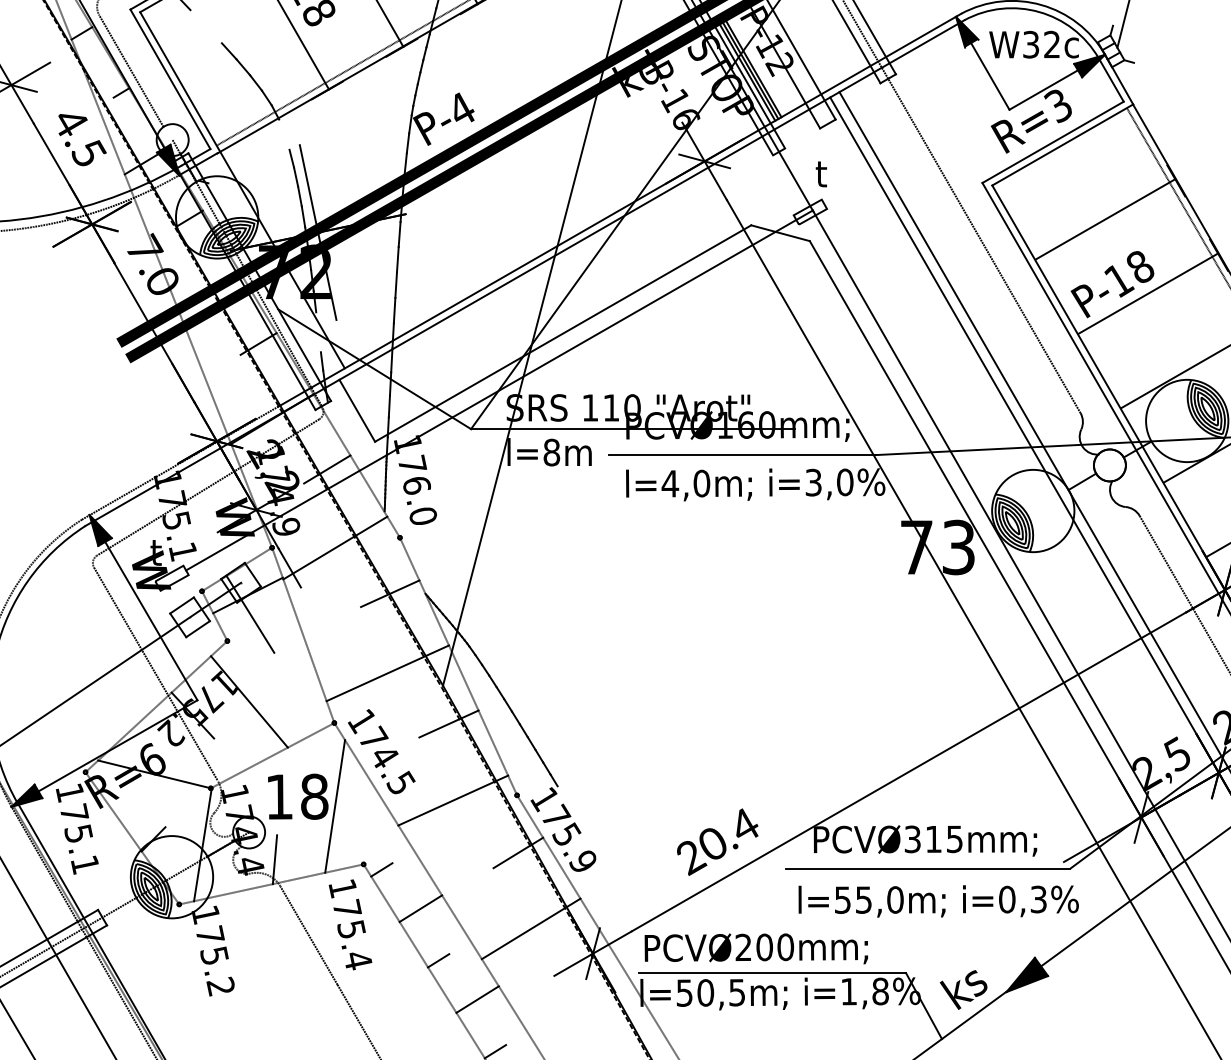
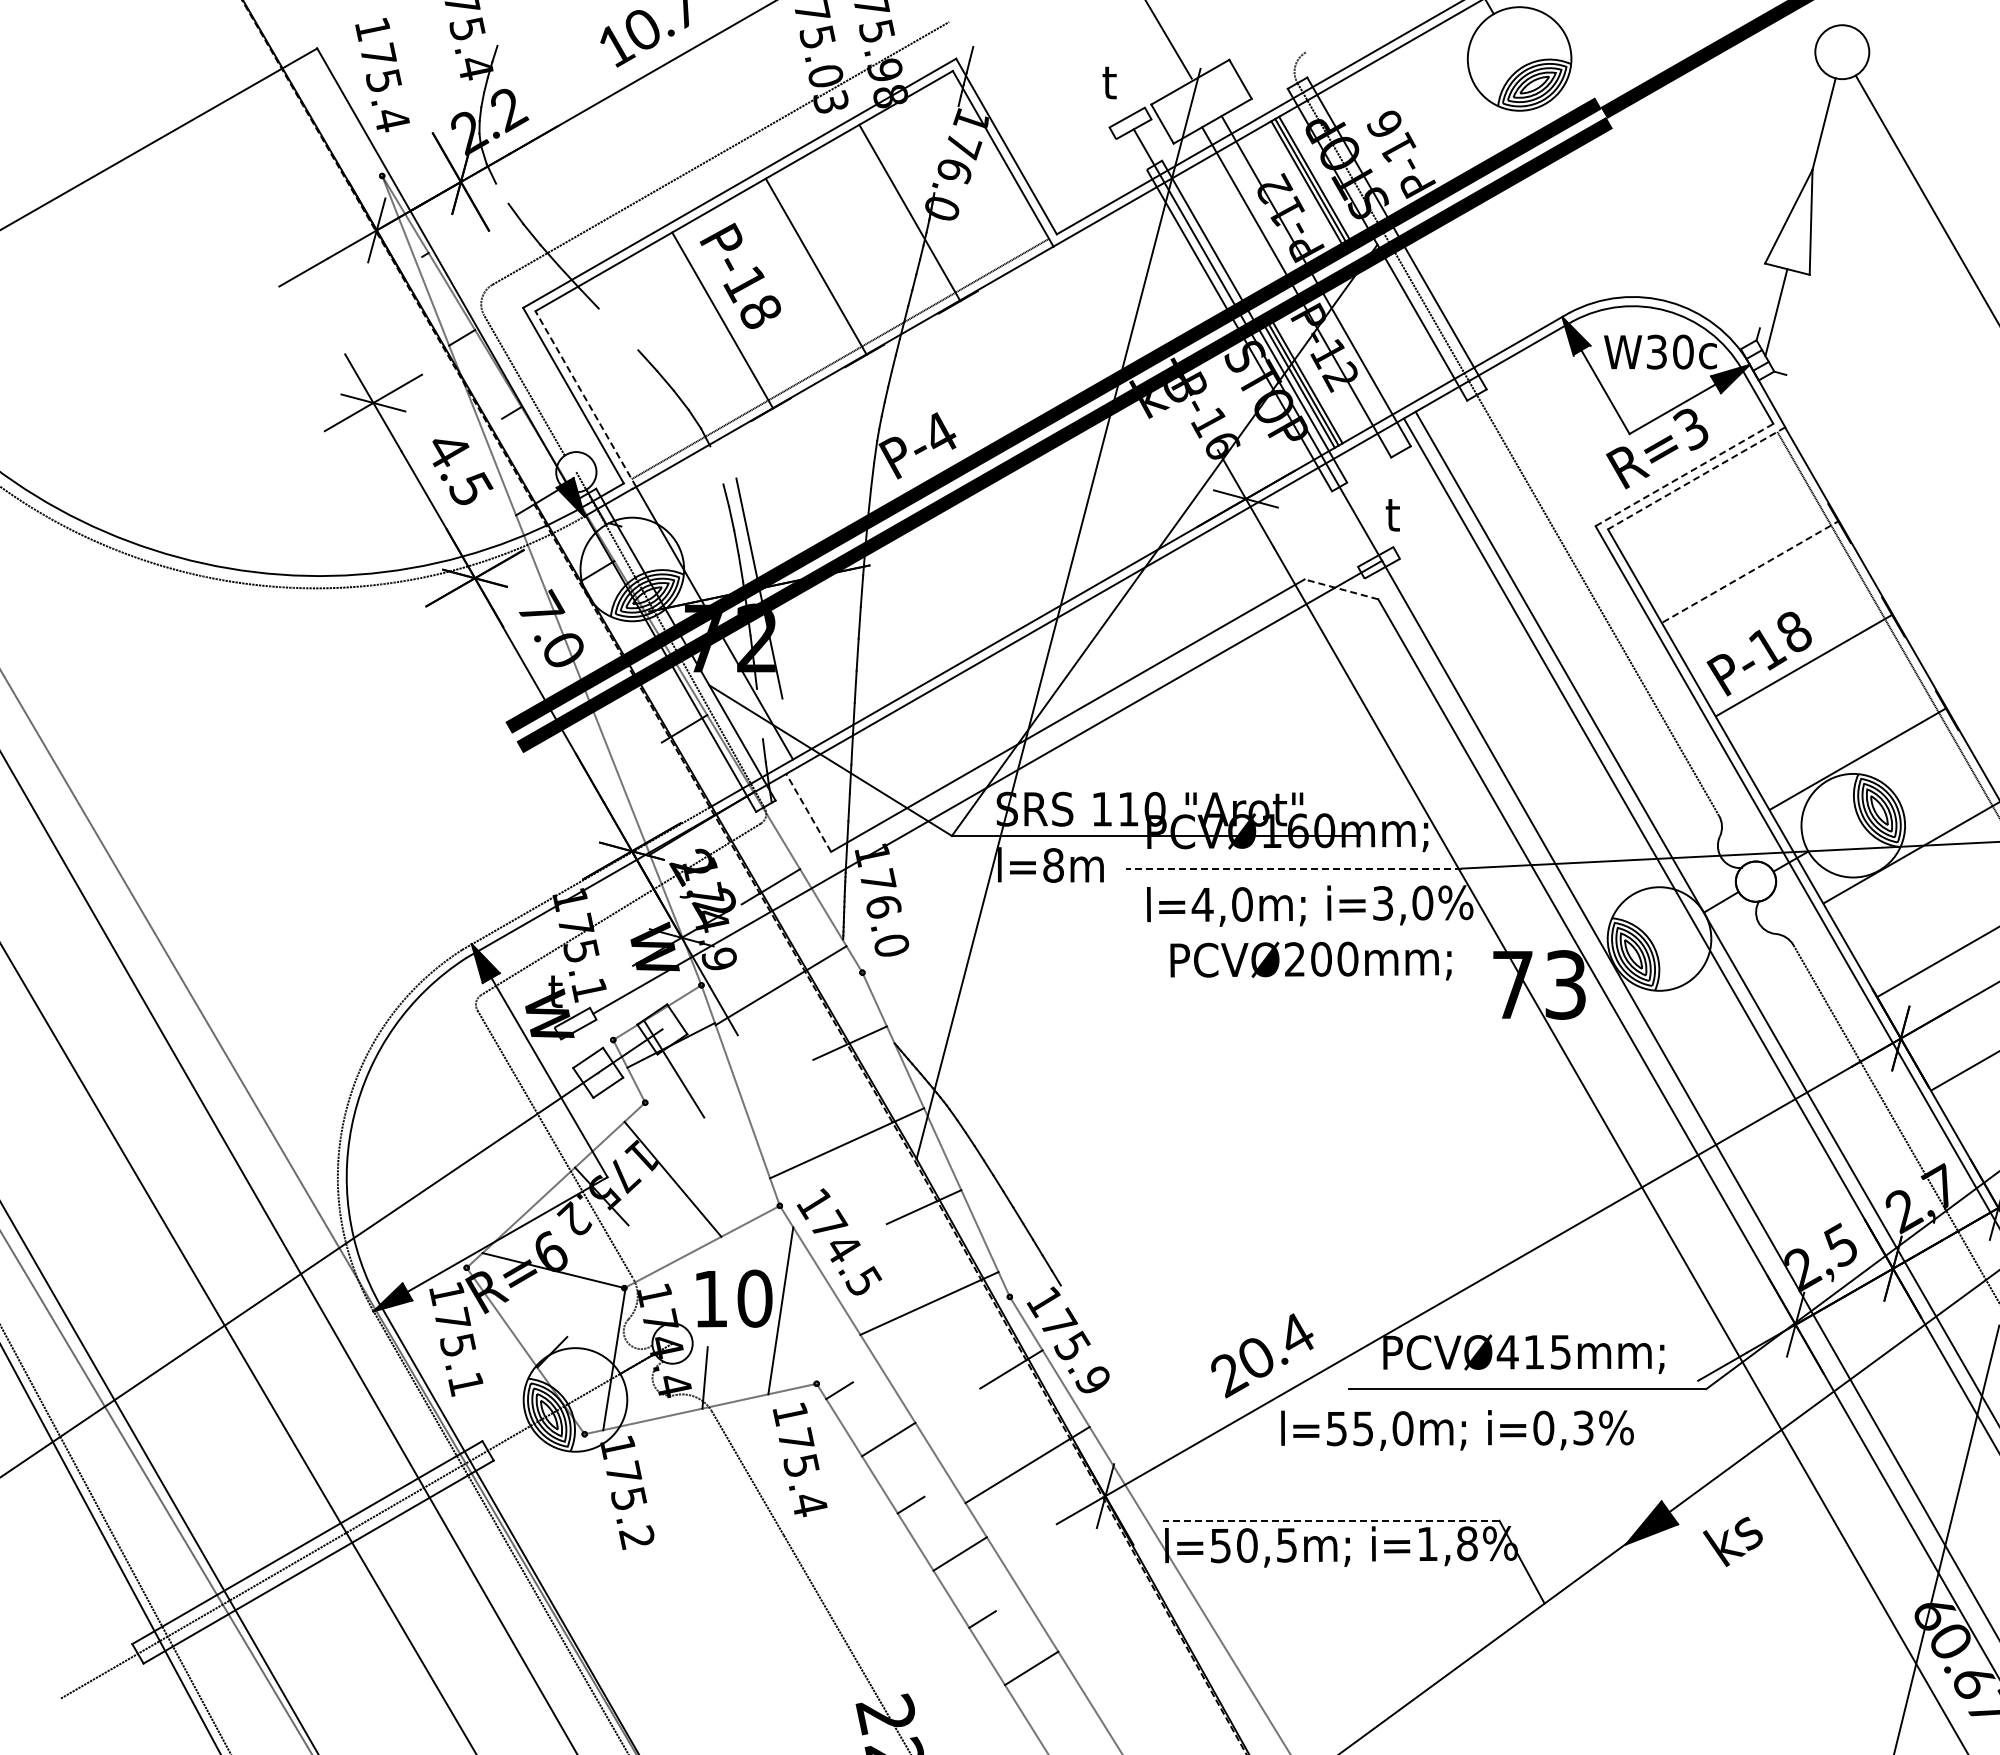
text: (1052, 44) -> (1683, 351), W32c -> W30c
line: (179, 81) -> (585, 398), solid -> dashed
line: (1053, 142) -> (1684, 475), solid -> dashed
line: (1062, 145) -> (1696, 478), solid -> dashed
line: (1106, 219) -> (1751, 571), solid -> dashed
line: (779, 233) -> (1340, 589), solid -> dashed
line: (357, 410) -> (808, 812), solid -> dashed
line: (742, 454) -> (1293, 868), solid -> dashed
text: (314, 796) -> (754, 1298), 18 -> 10
text: (912, 839) -> (1507, 1352), PCVØ315mm; -> PCVØ415mm;
text: (938, 901) -> (1457, 1430), moved
text: (755, 948) -> (1310, 960), moved
line: (771, 972) -> (1330, 1520), solid -> dashed
text: (963, 989) -> (1732, 1541), moved

